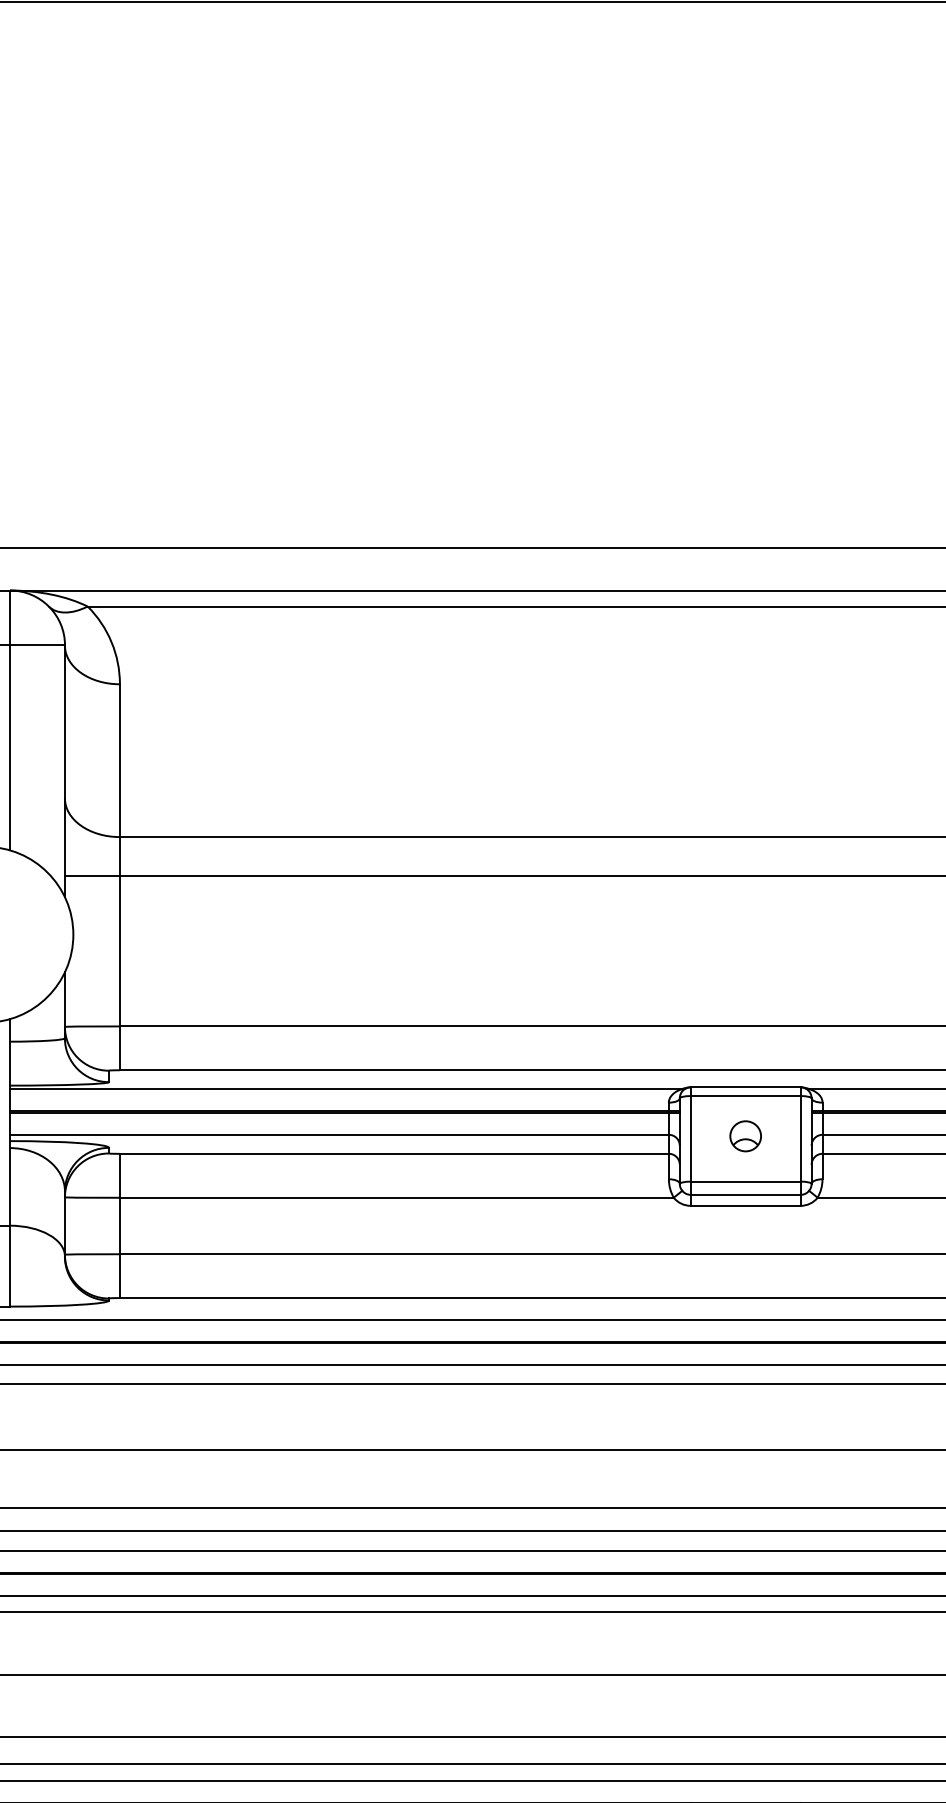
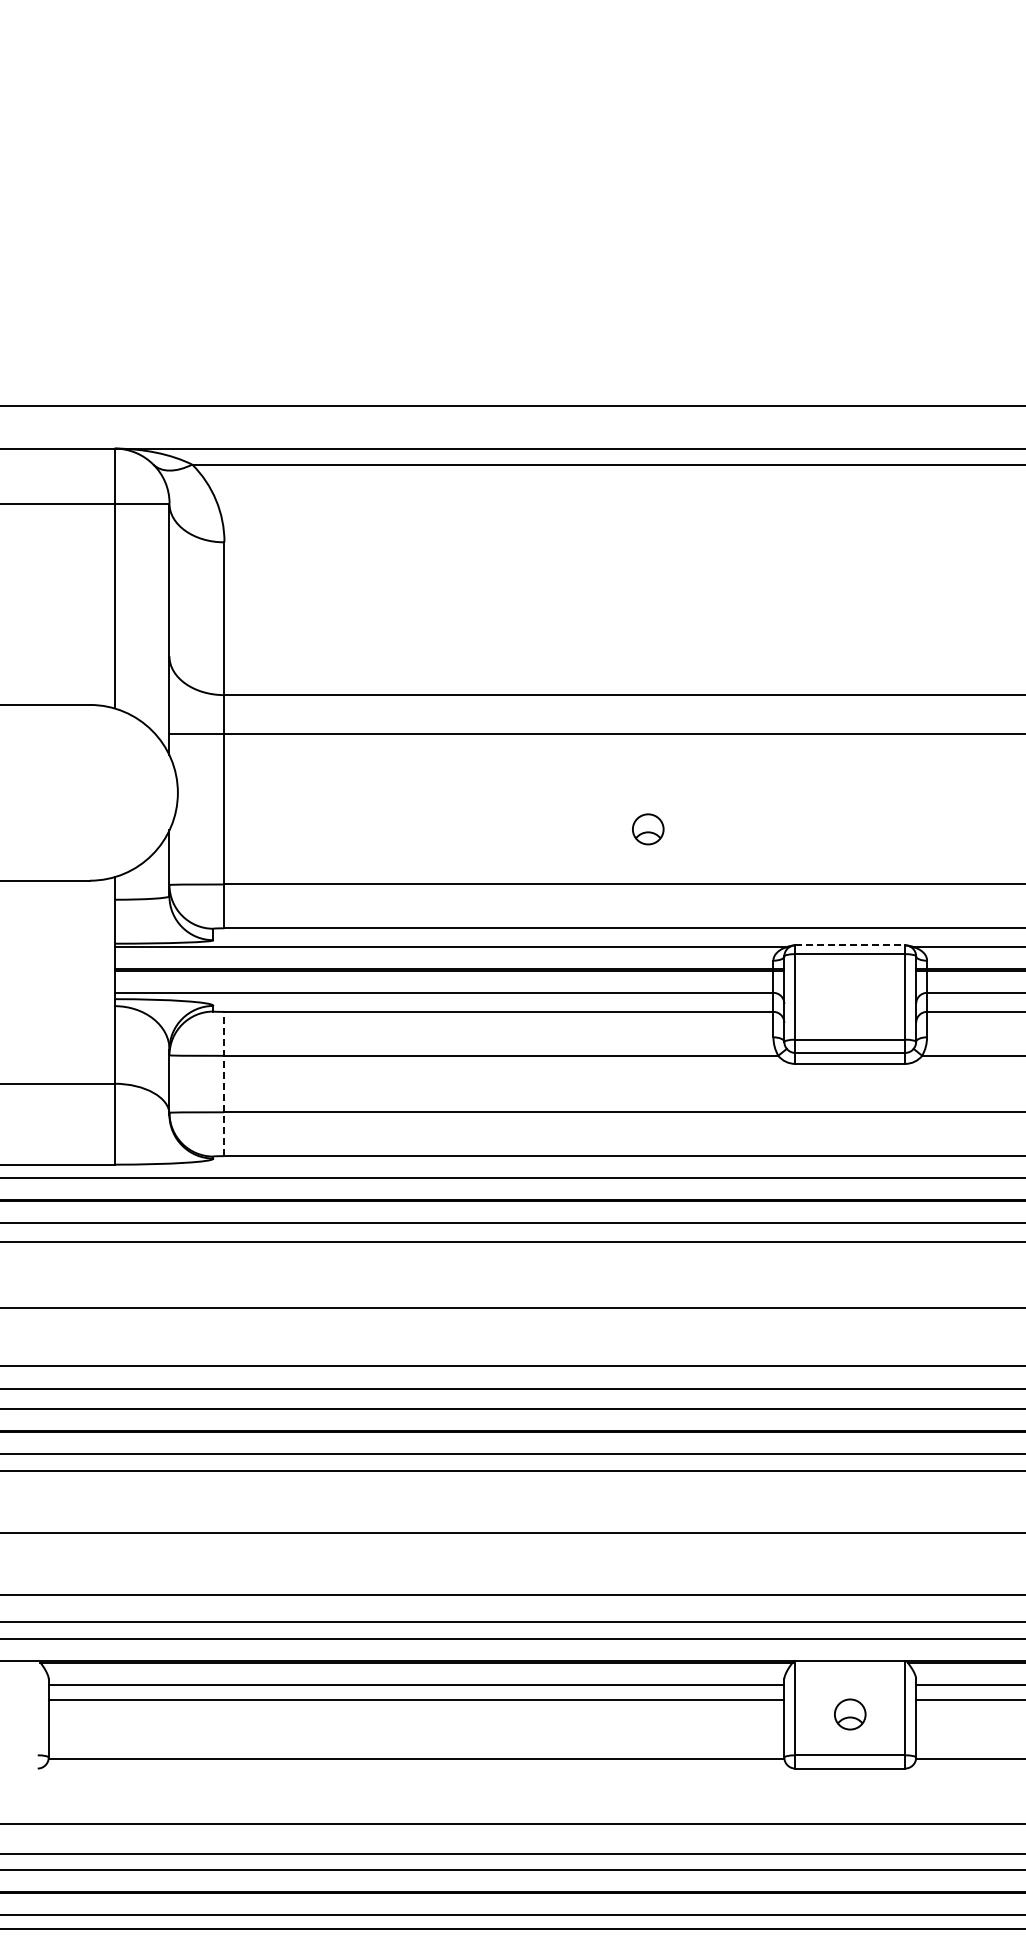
line: (745, 1087) -> (850, 945), solid -> dashed
part: (745, 1136) -> (648, 829), moved
line: (119, 1225) -> (224, 1083), solid -> dashed

